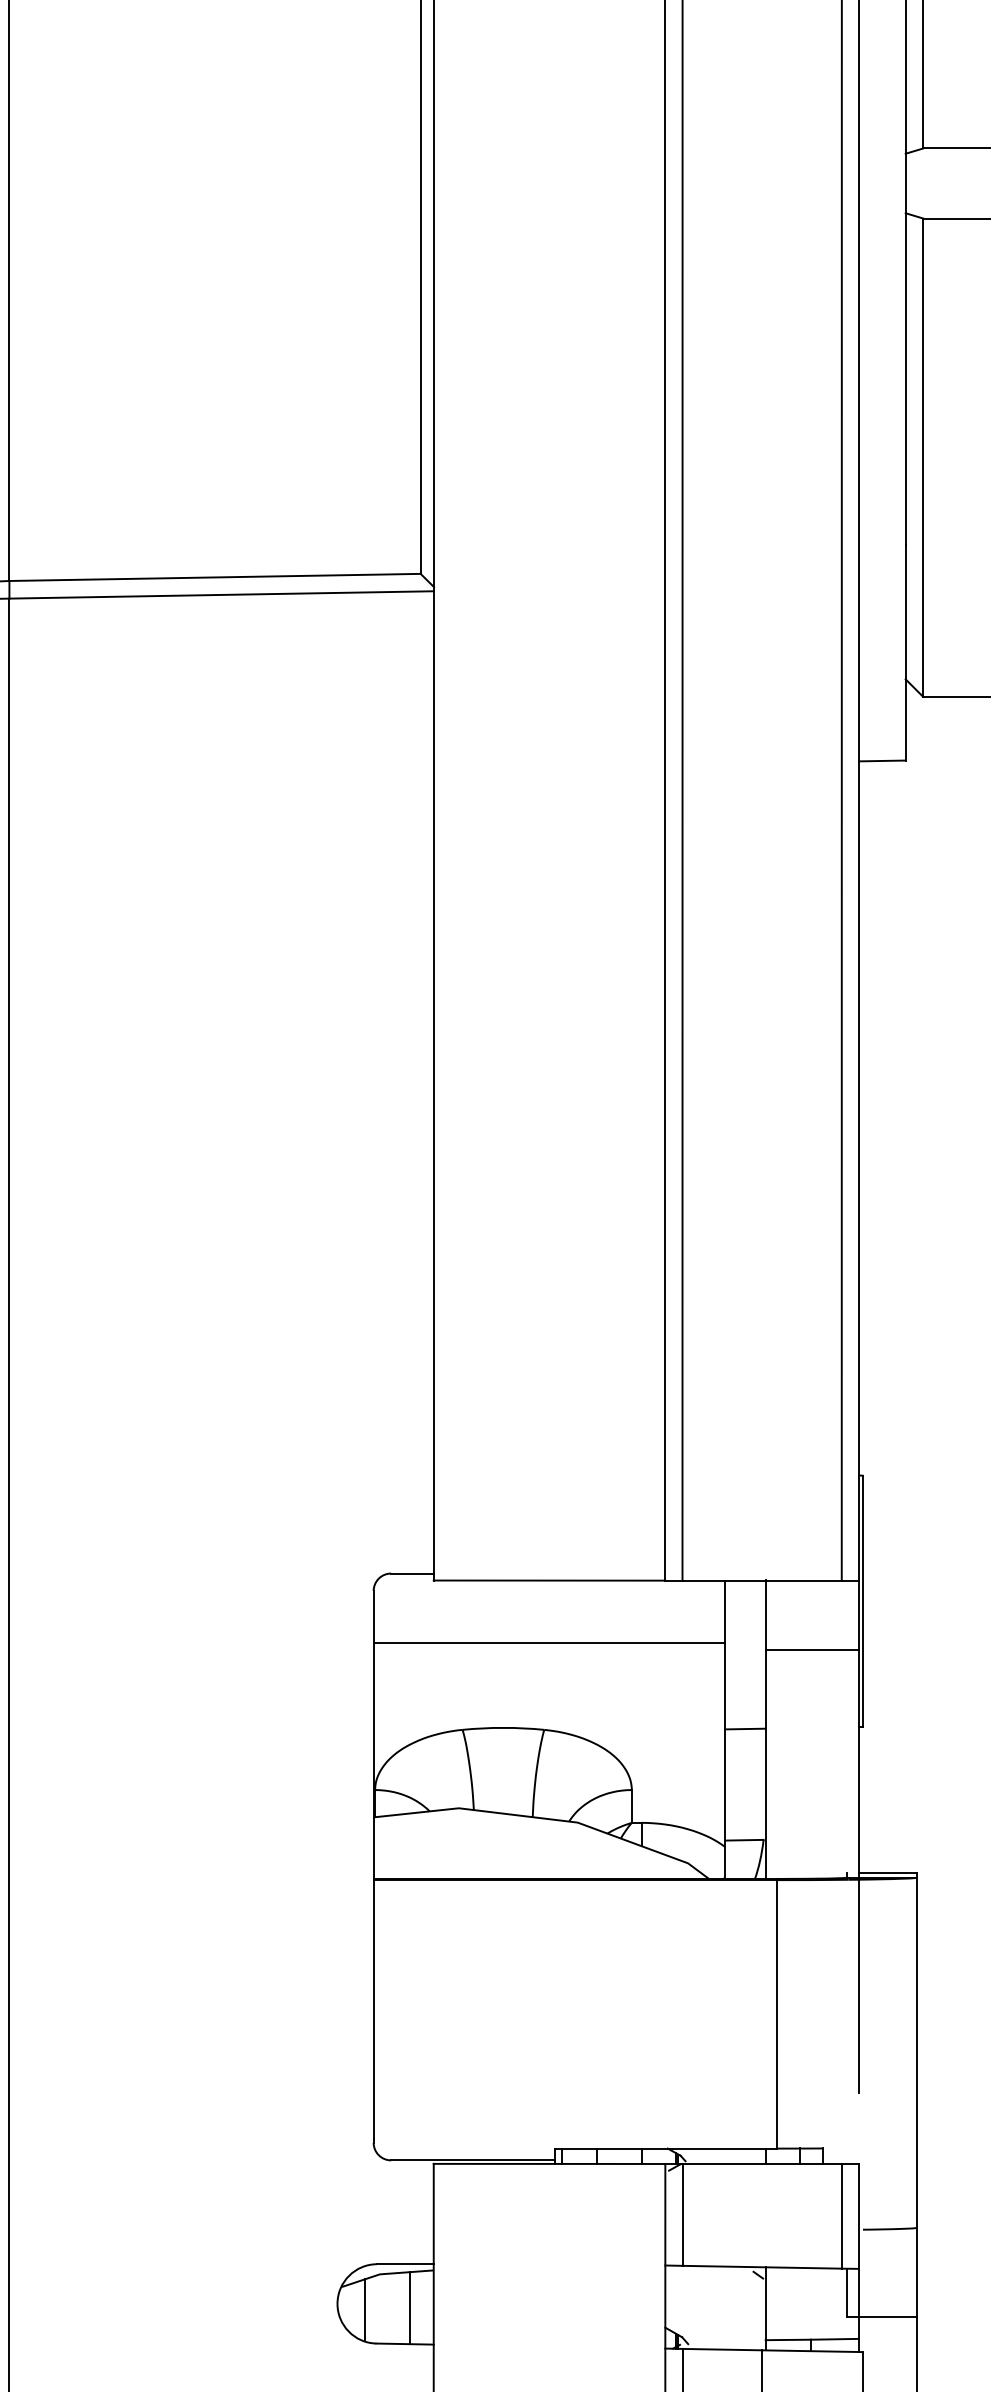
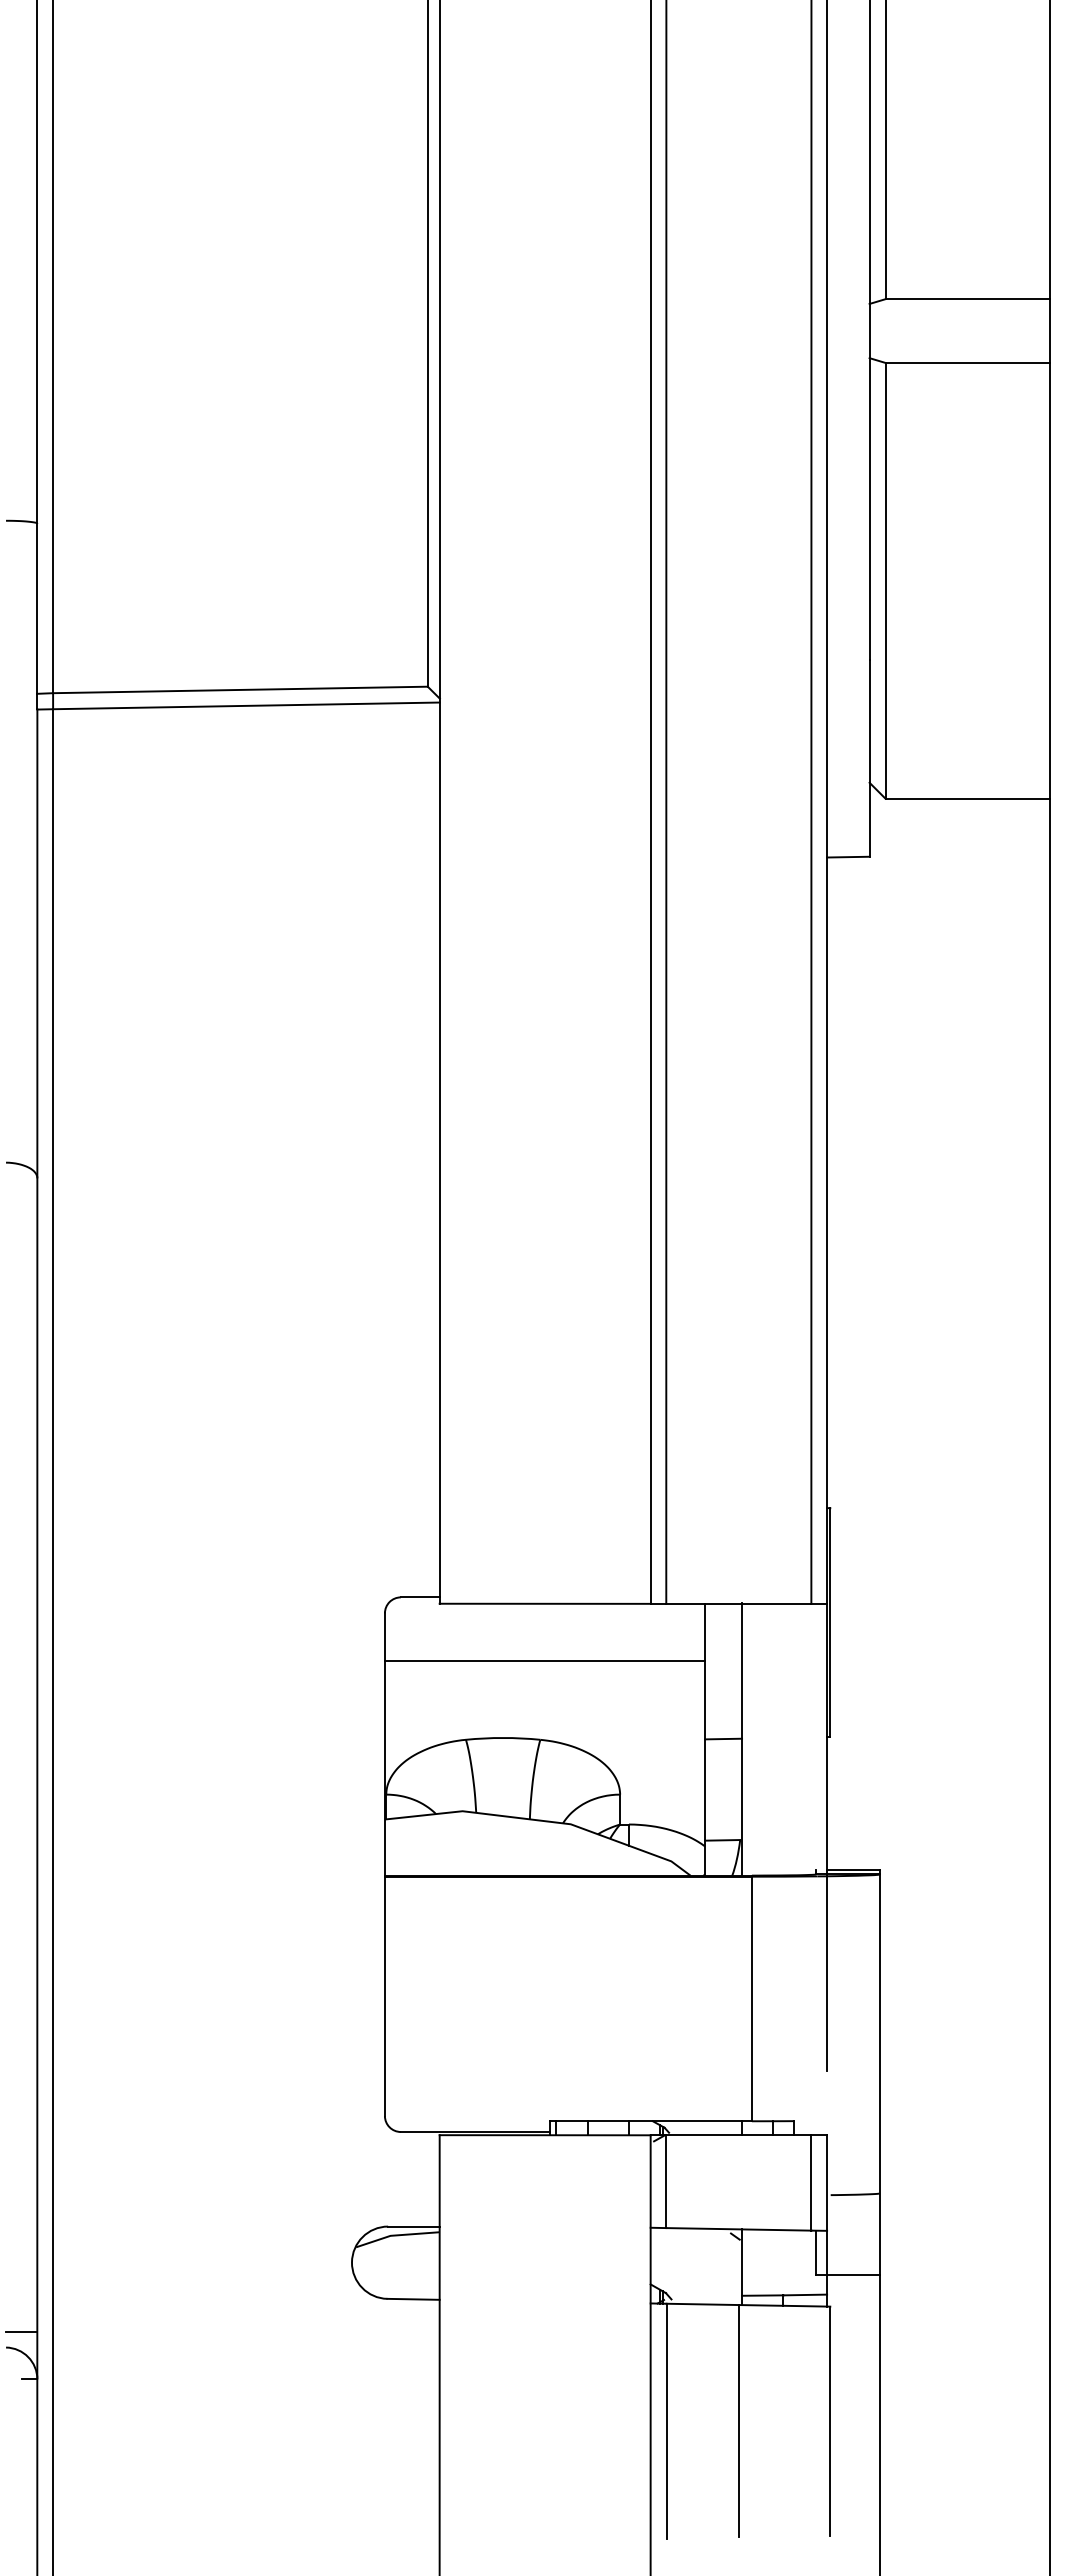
line: (812, 1650) -> (784, 1667), removed
line: (410, 2308) -> (418, 2266), removed
line: (365, 2310) -> (377, 2268), removed

